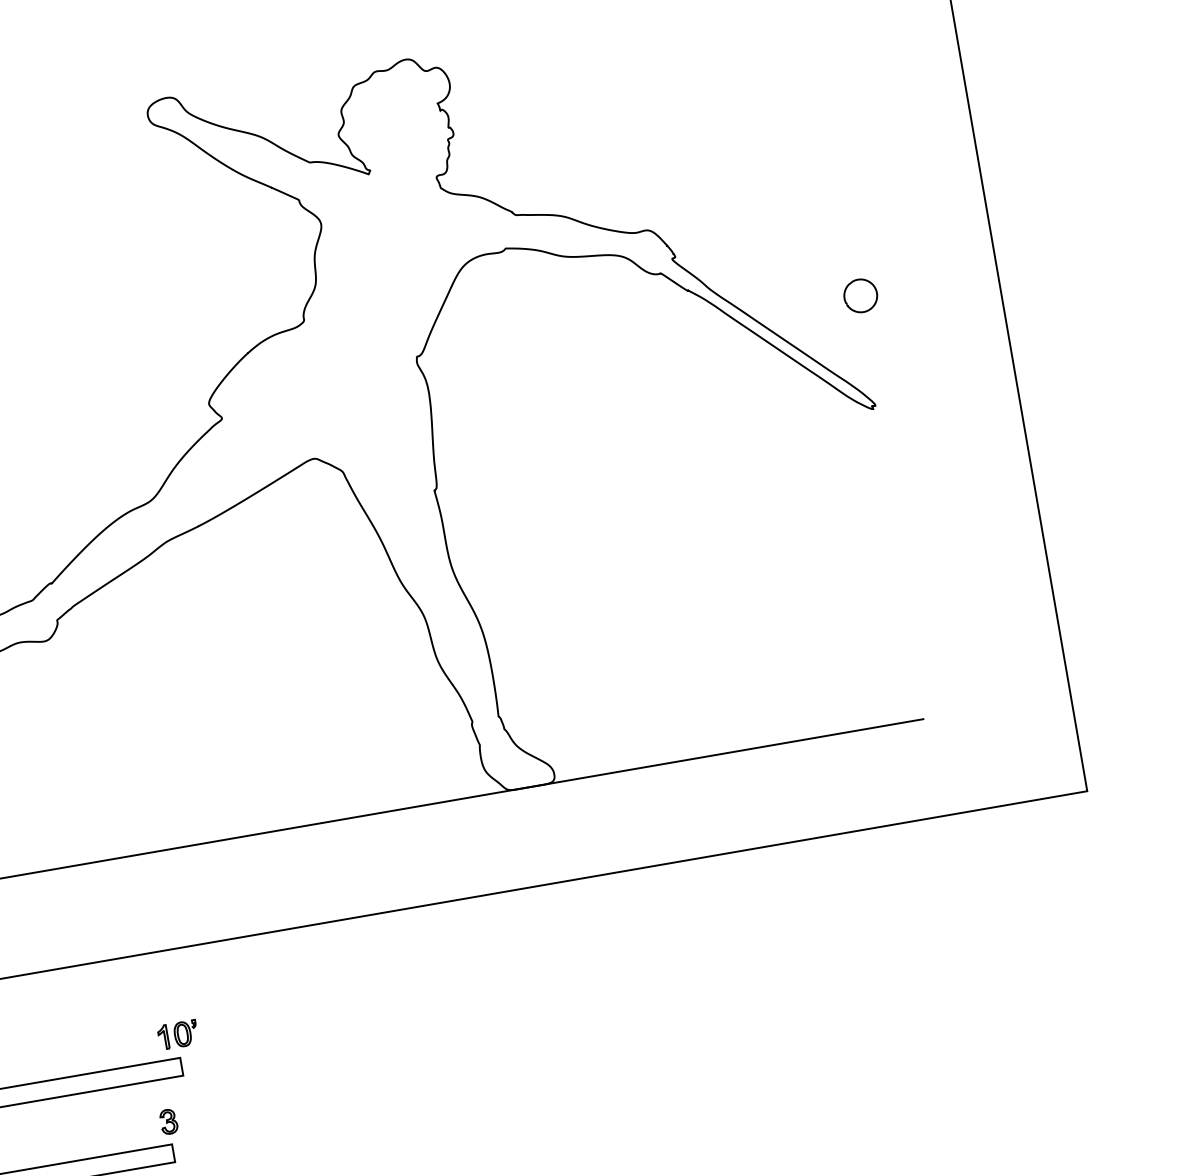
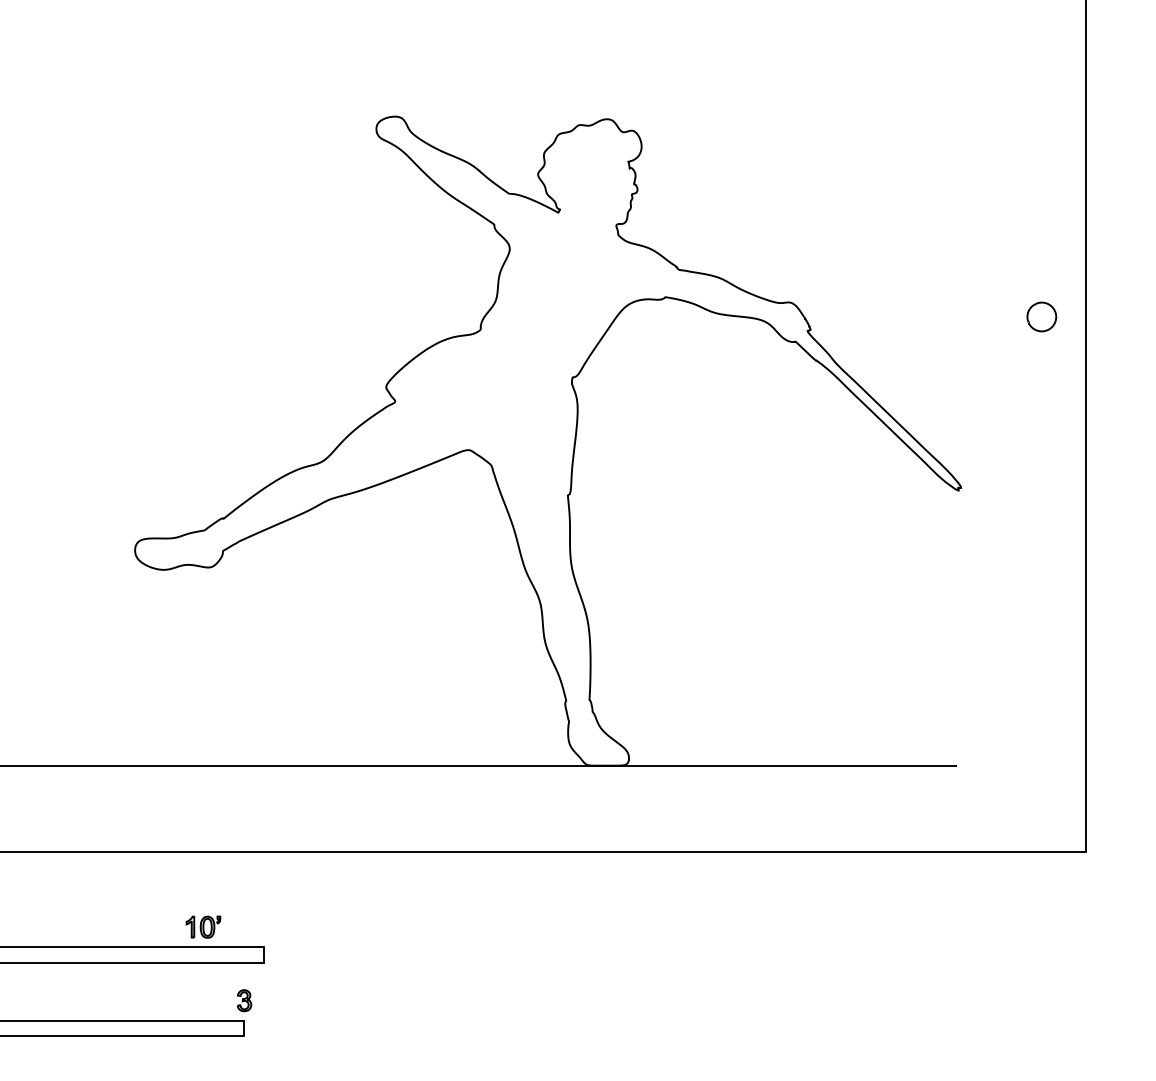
part: (860, 295) -> (1041, 316), moved
part: (178, 1034) -> (203, 926), moved

